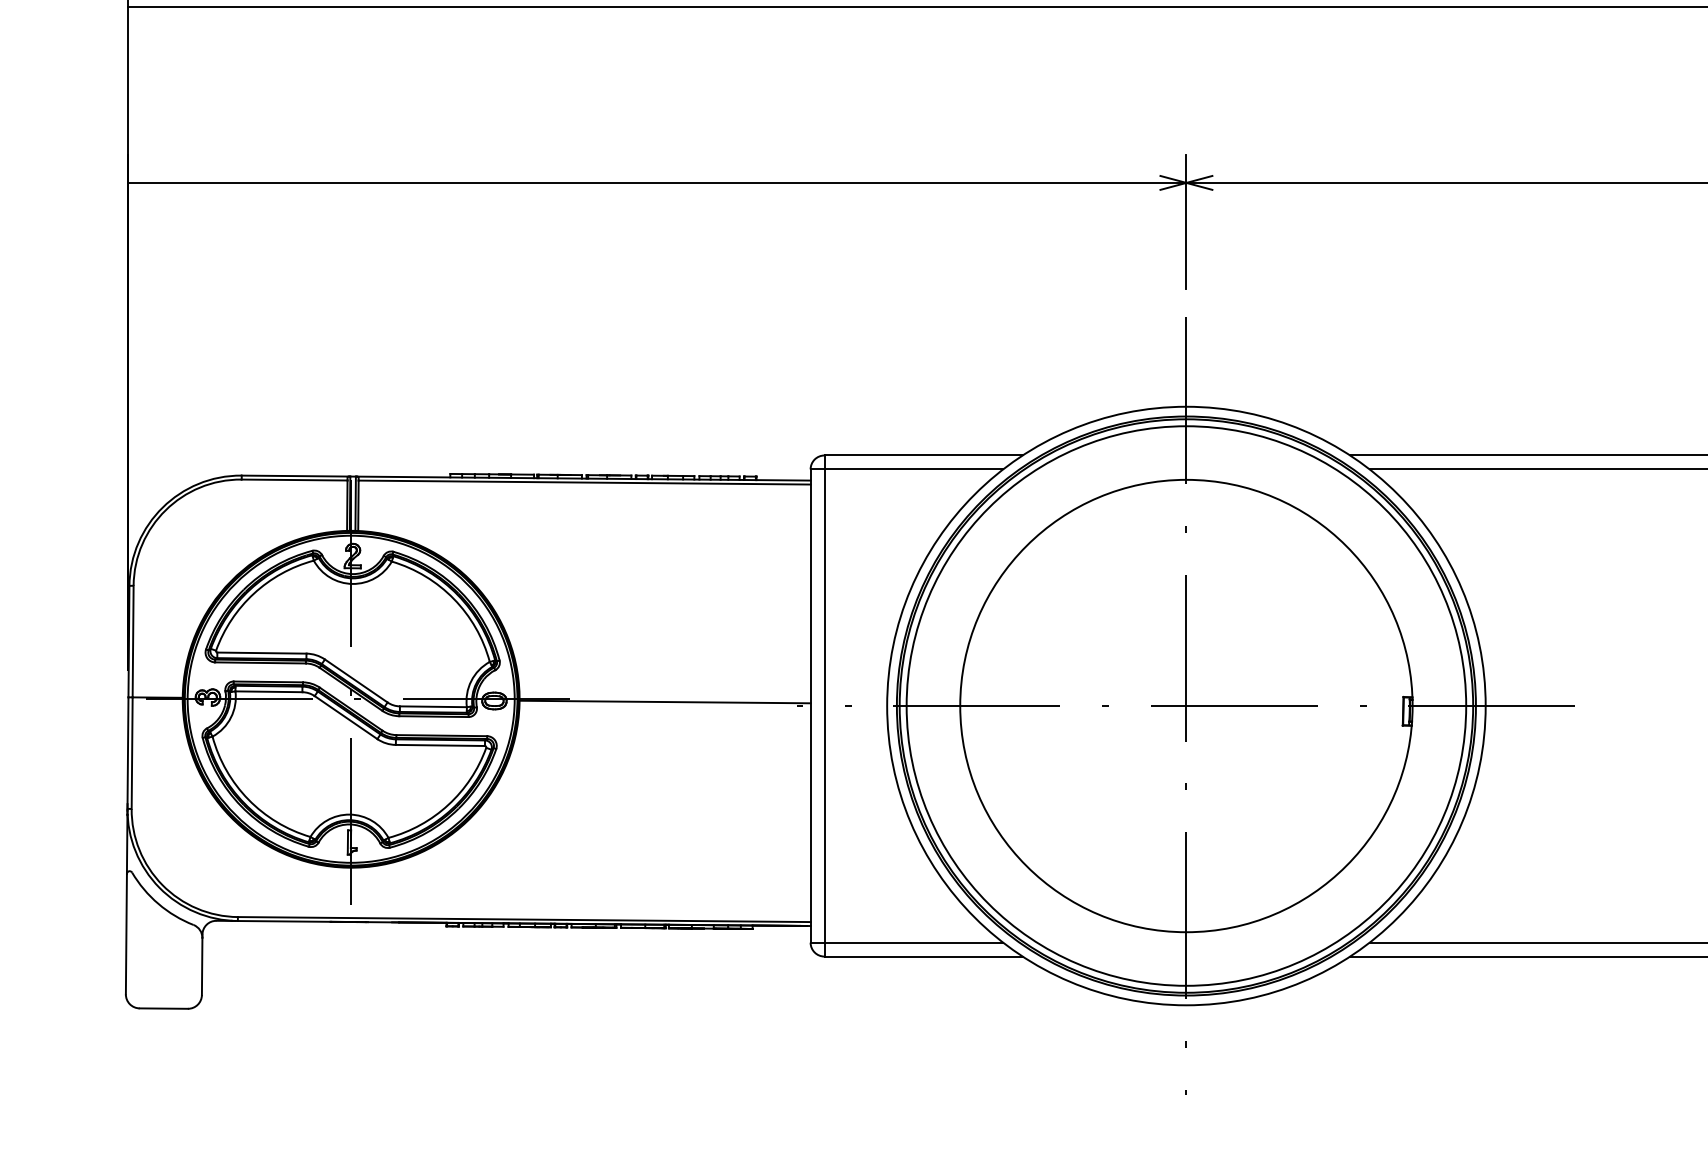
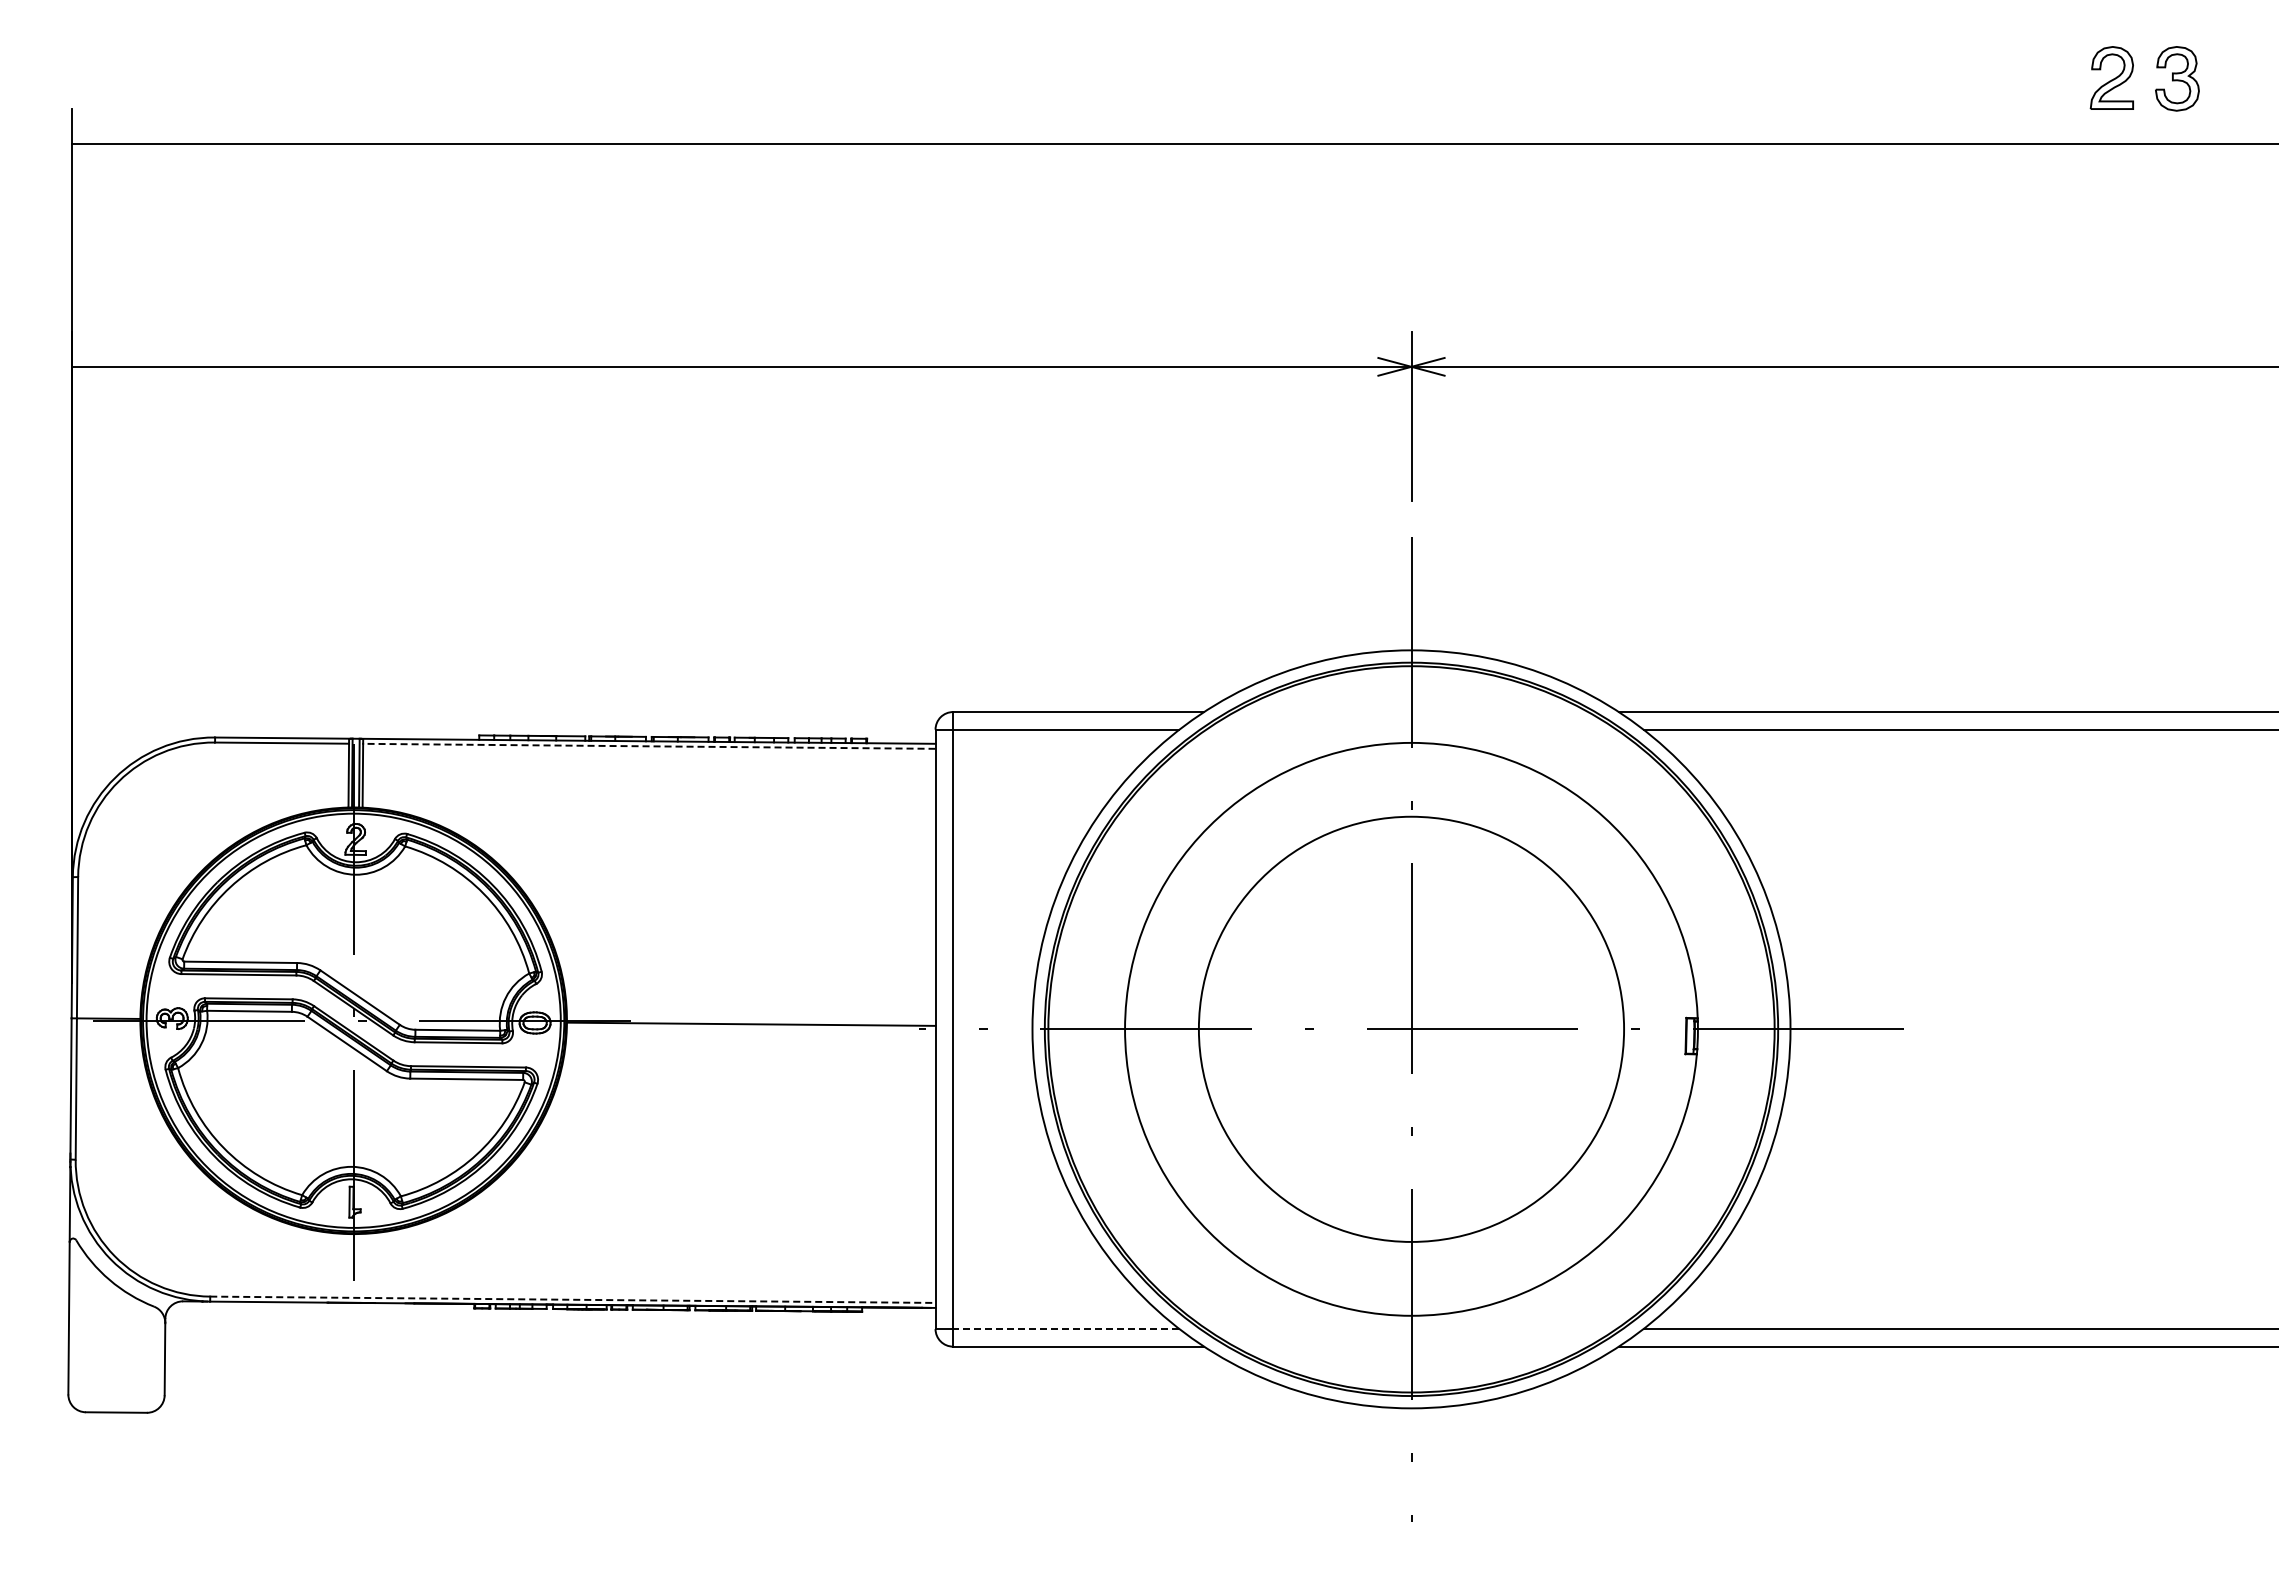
line: (583, 482) -> (648, 746), solid -> dashed
circle: (1186, 706) -> (1411, 1029), size x0.6
line: (523, 919) -> (572, 1299), solid -> dashed
line: (913, 943) -> (1065, 1329), solid -> dashed

